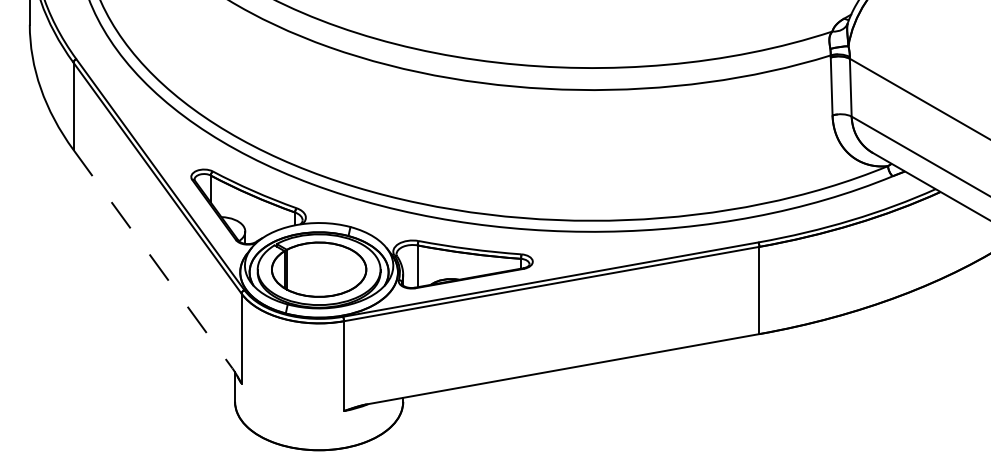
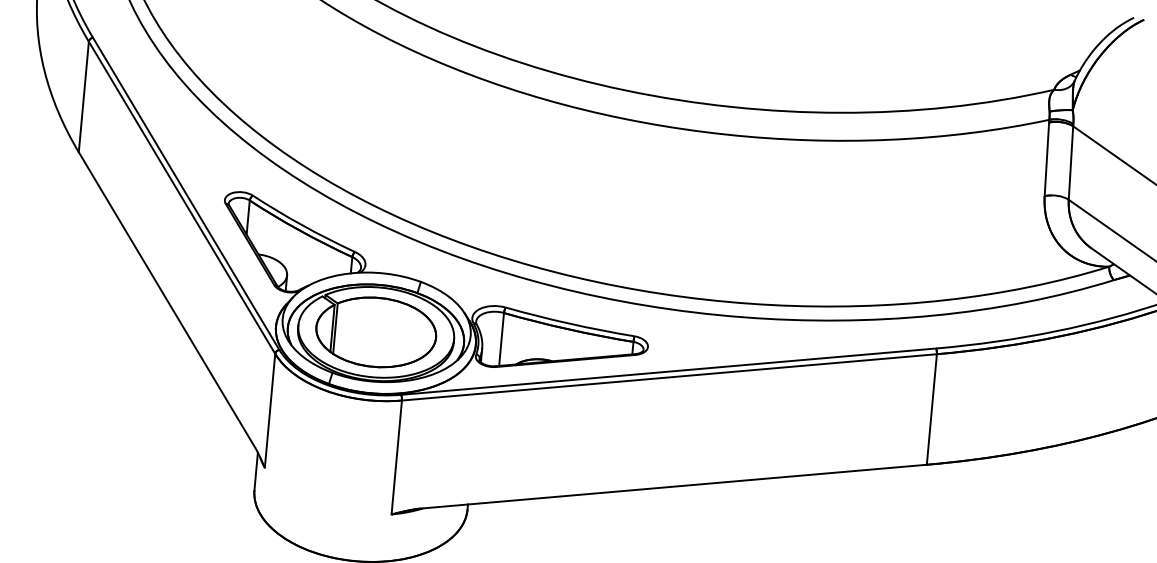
line: (153, 259) -> (167, 300), dashed -> solid

